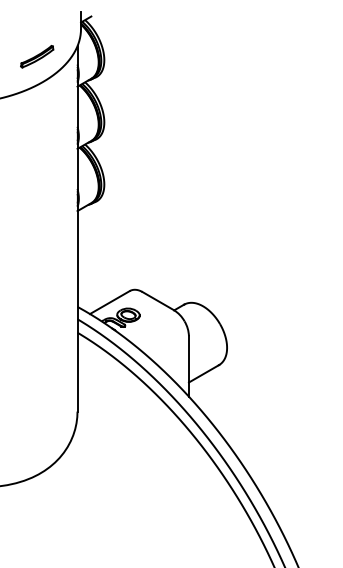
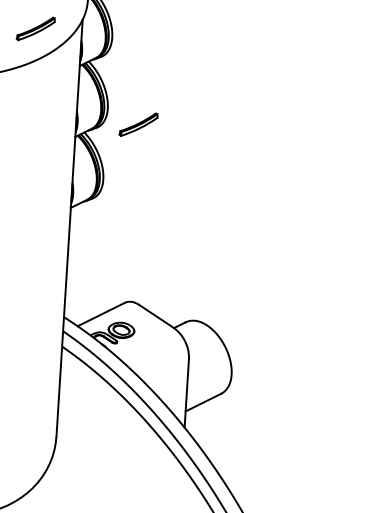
part: (132, 134) -> (139, 124), added

